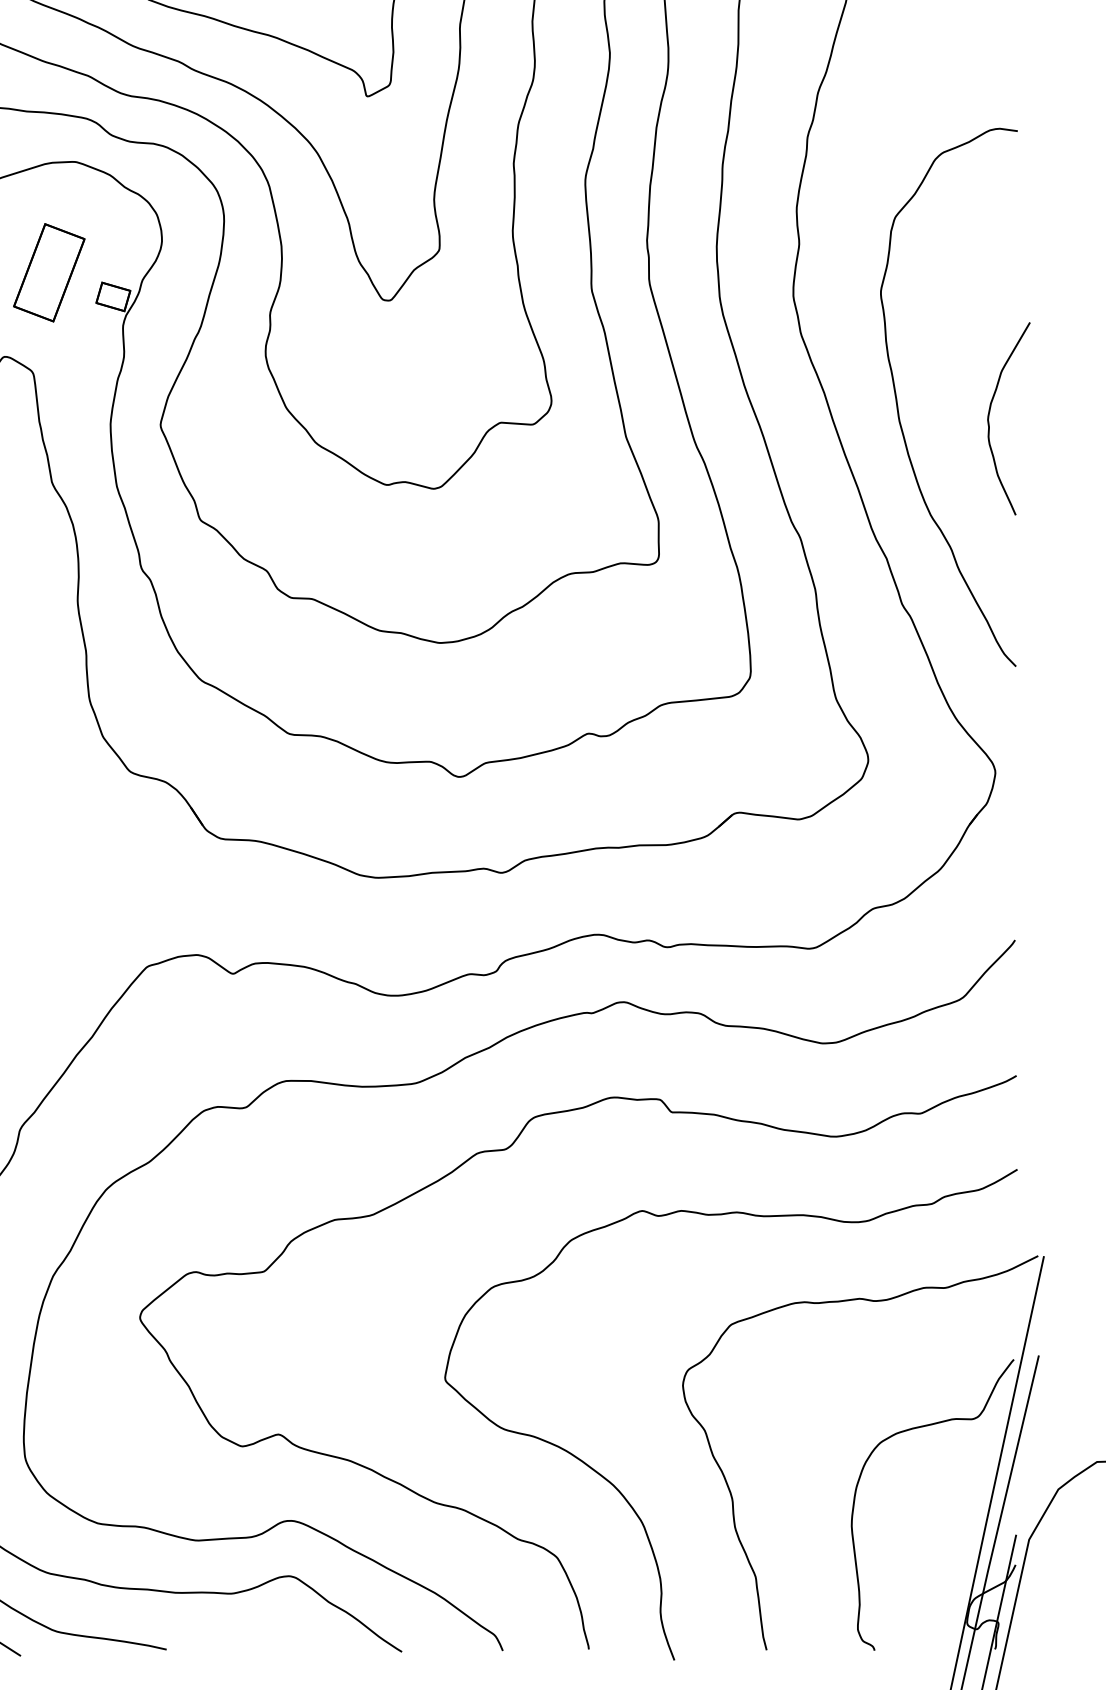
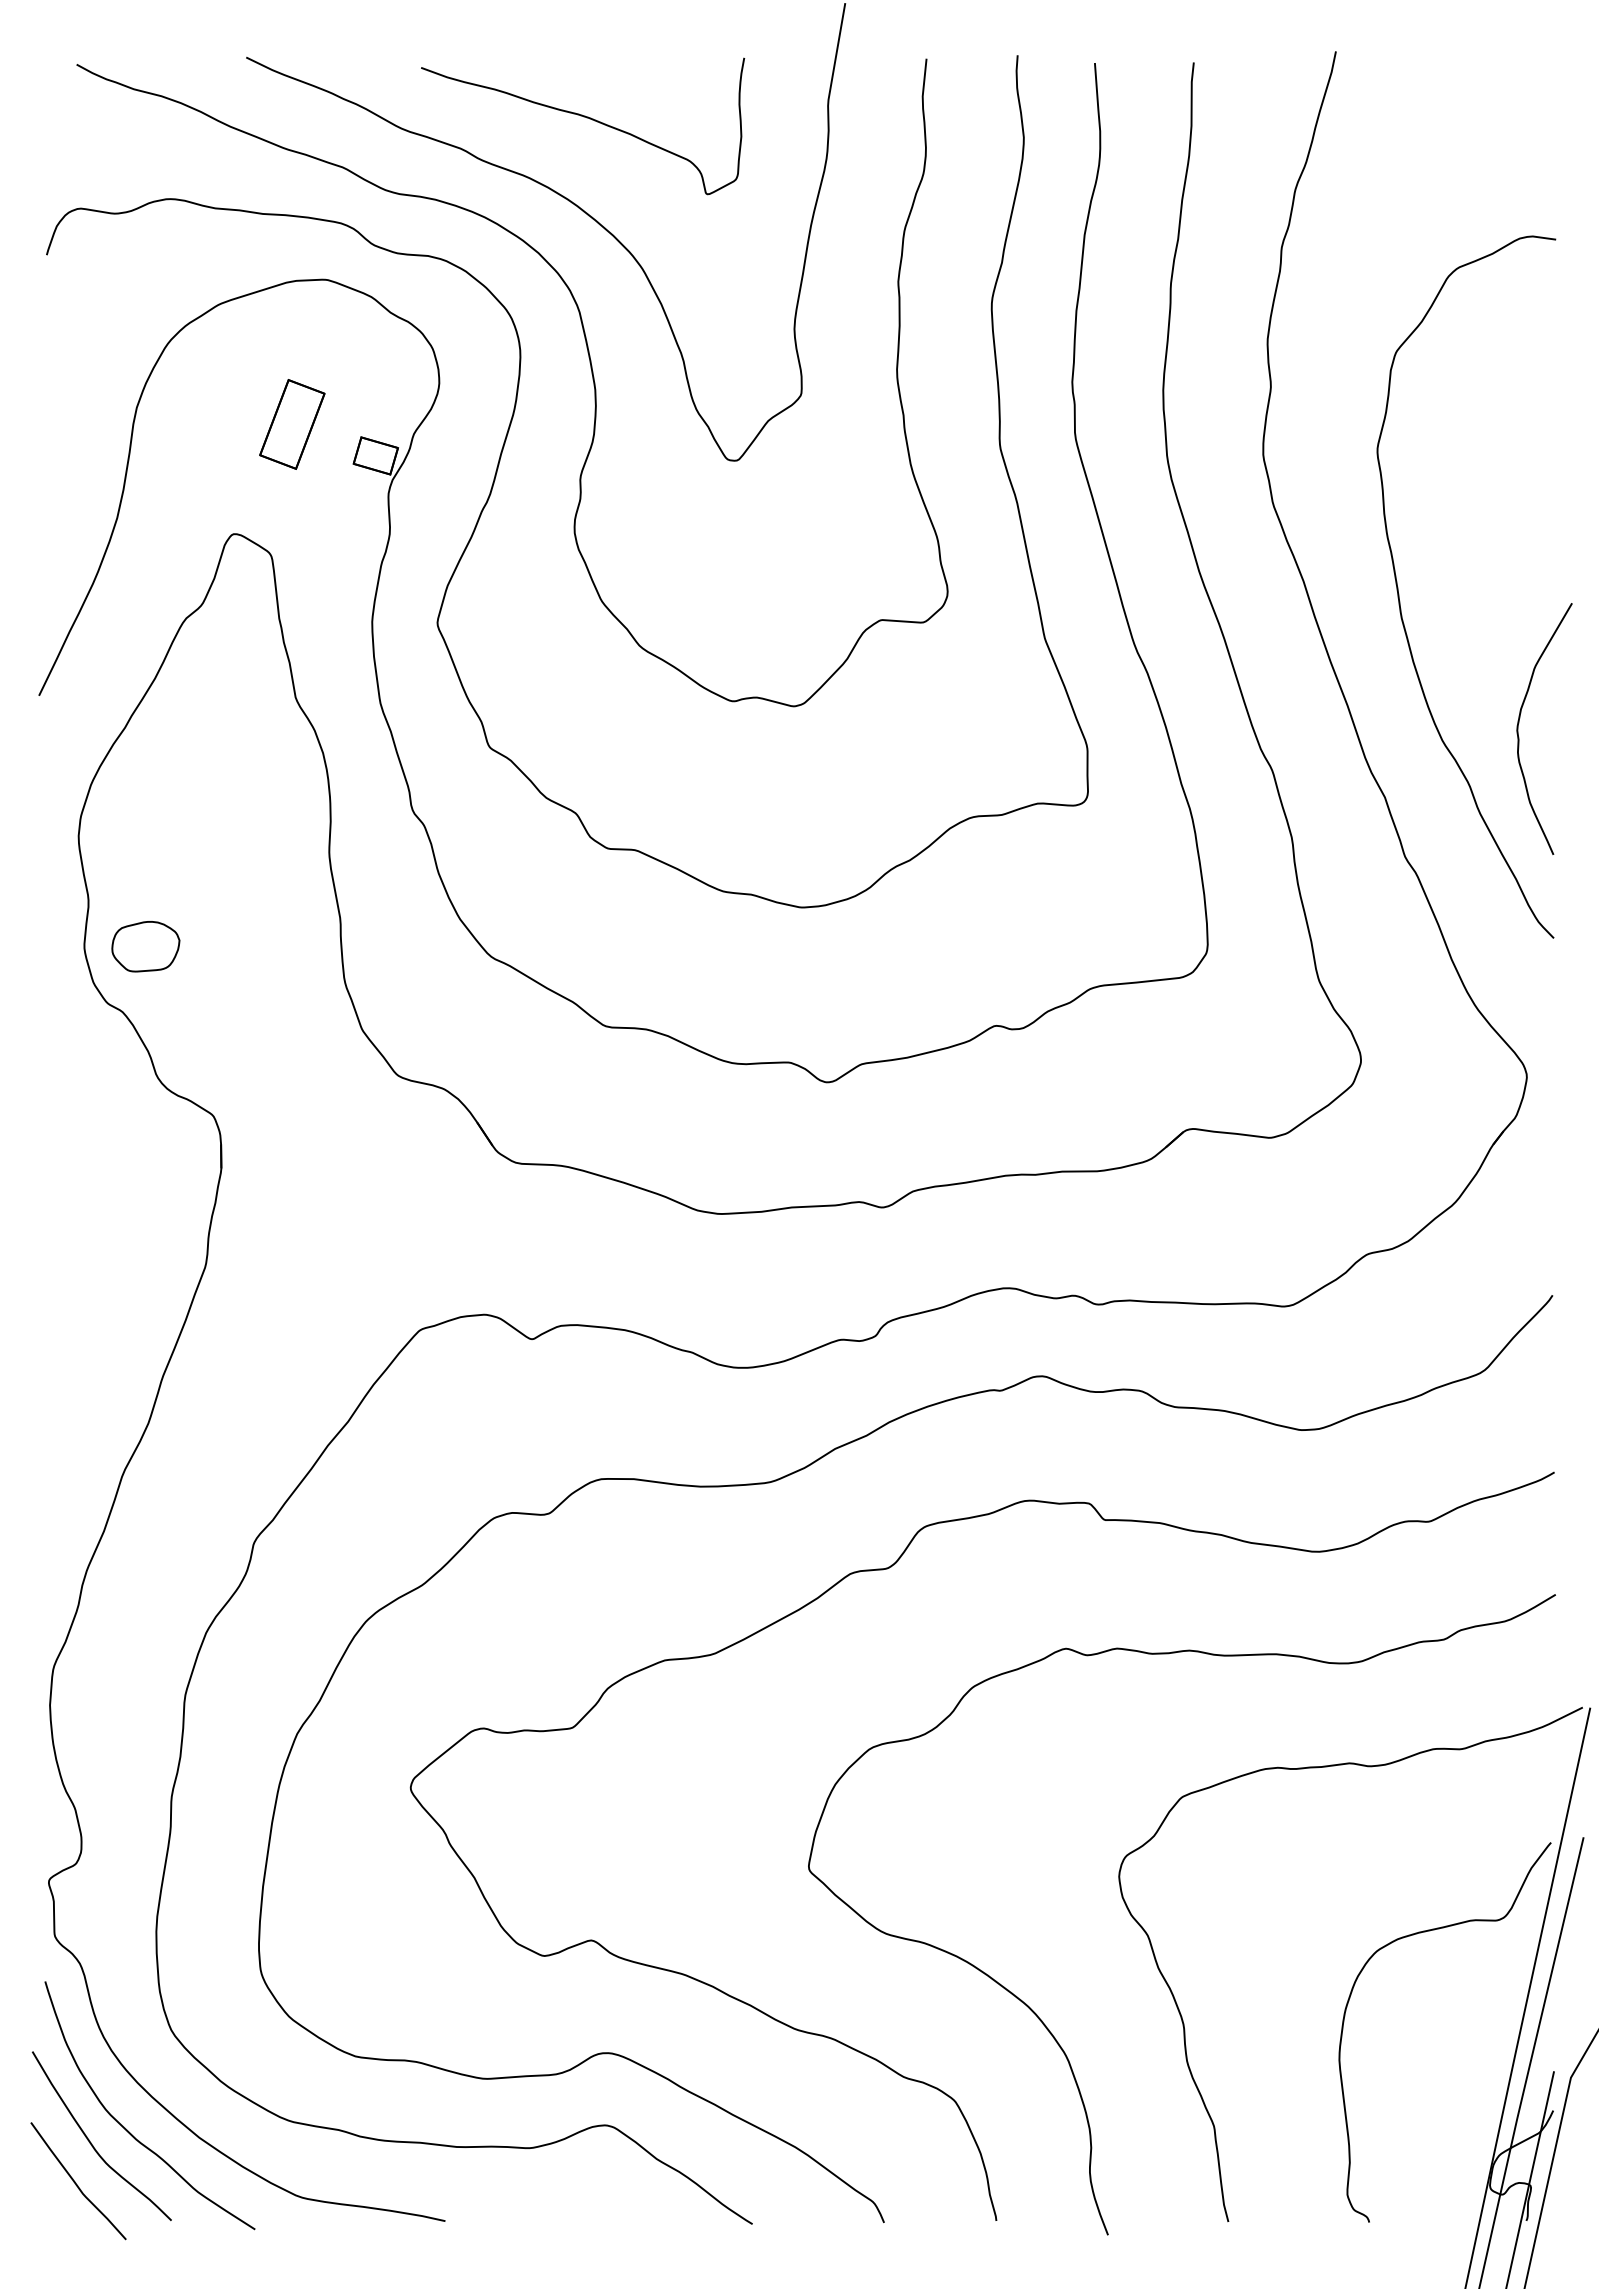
part: (49, 272) -> (292, 424), size x0.7
curve: (989, 414) -> (1519, 723), moved

